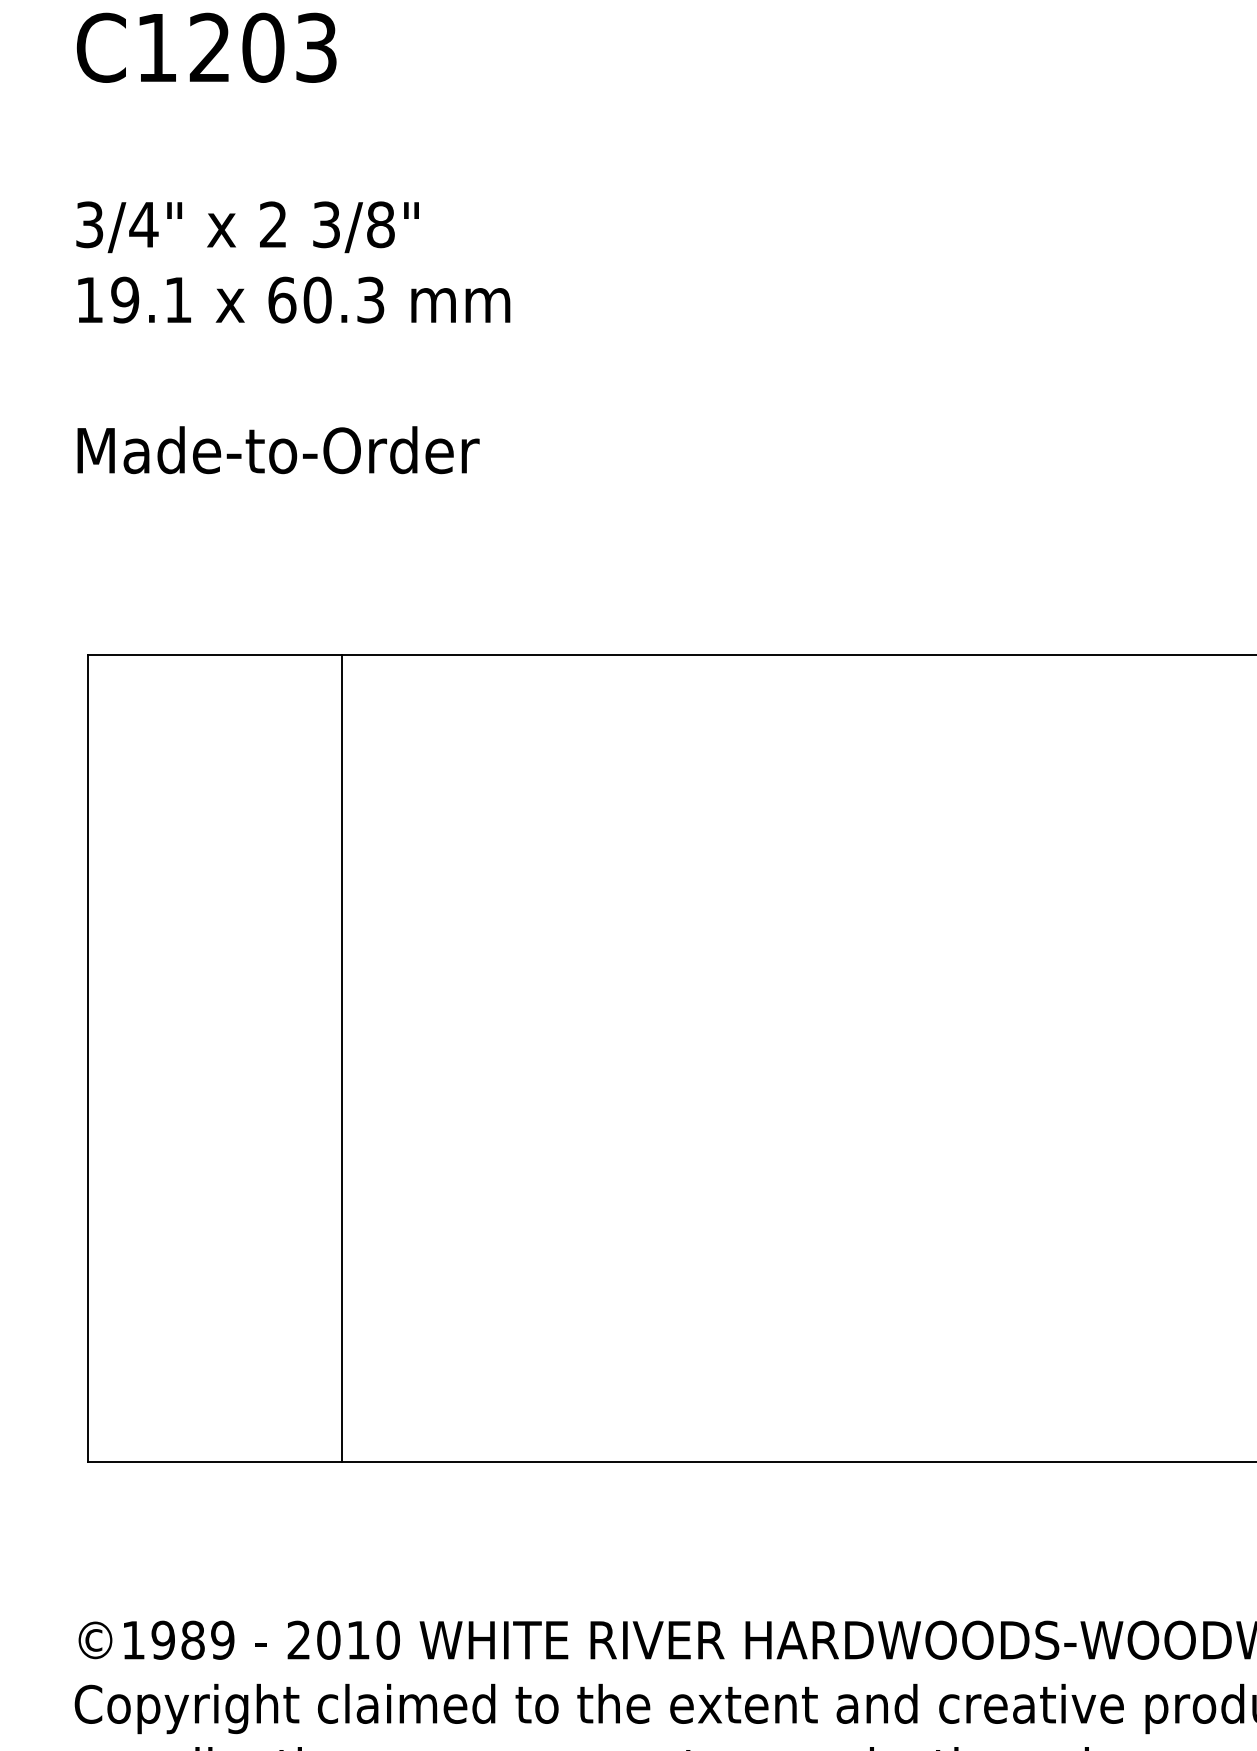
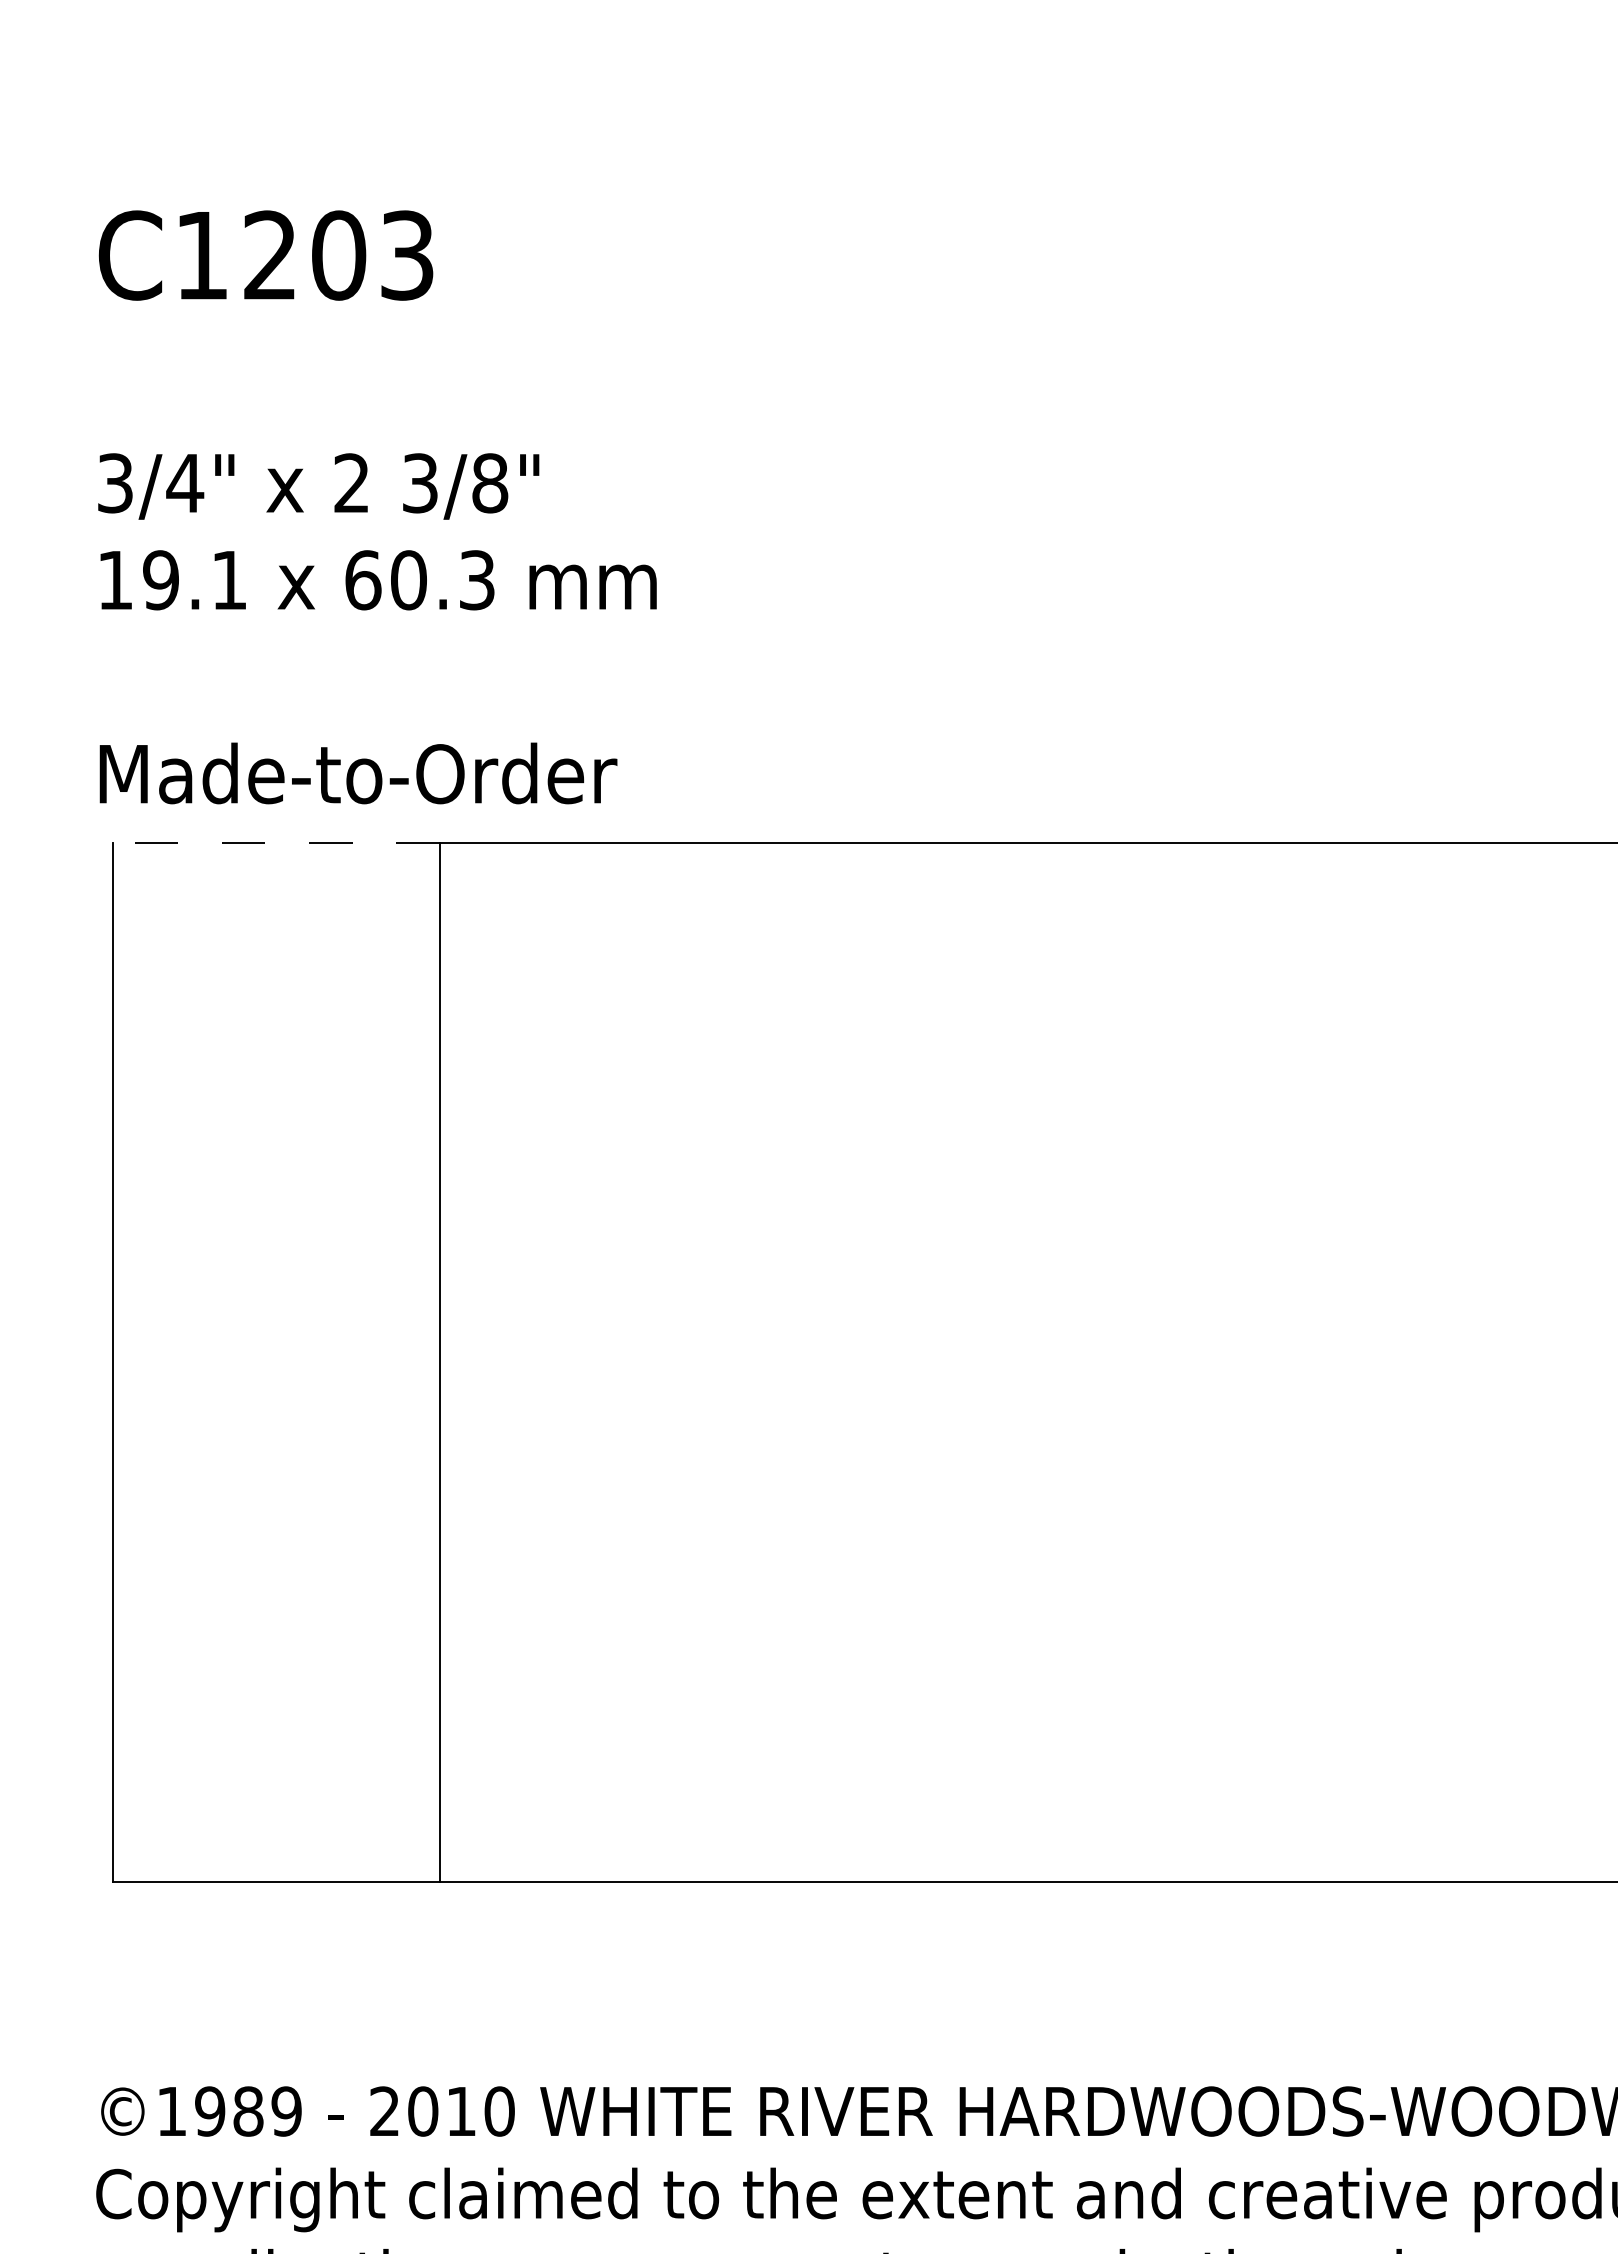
text: (293, 243) -> (377, 507), moved
line: (214, 654) -> (276, 842), solid -> dashed

